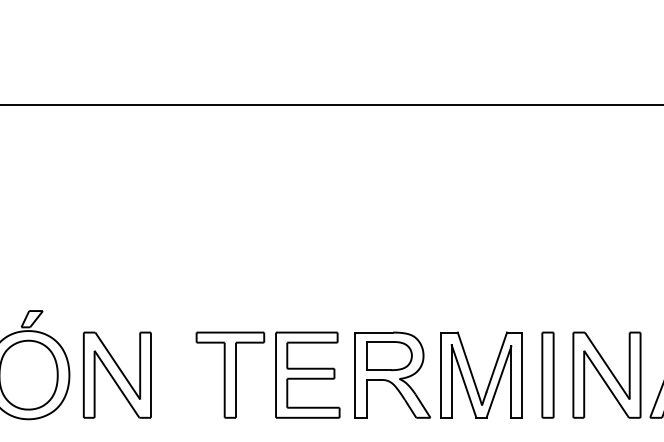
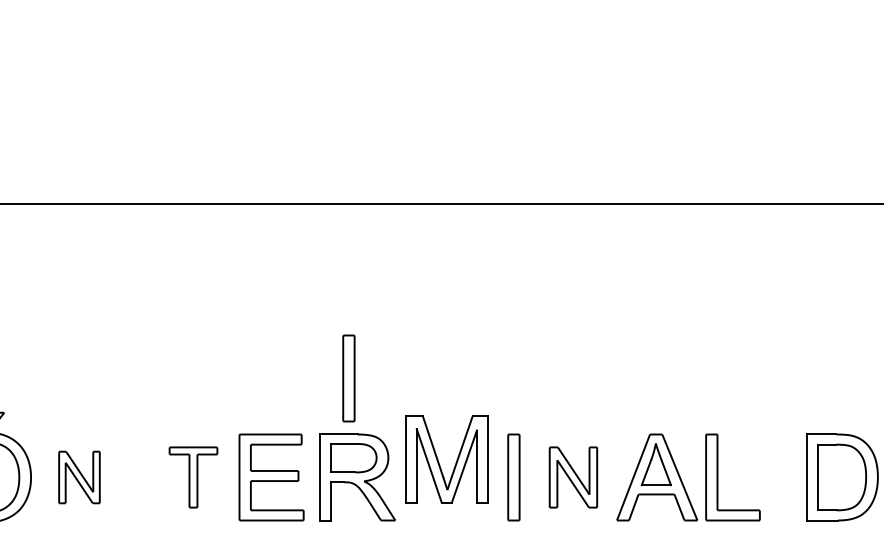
part: (384, 277) -> (348, 378), added
part: (117, 375) -> (79, 477), size x0.6
part: (230, 375) -> (193, 477), size x0.7
part: (607, 375) -> (573, 477), size x0.7
part: (474, 378) -> (439, 462), moved

